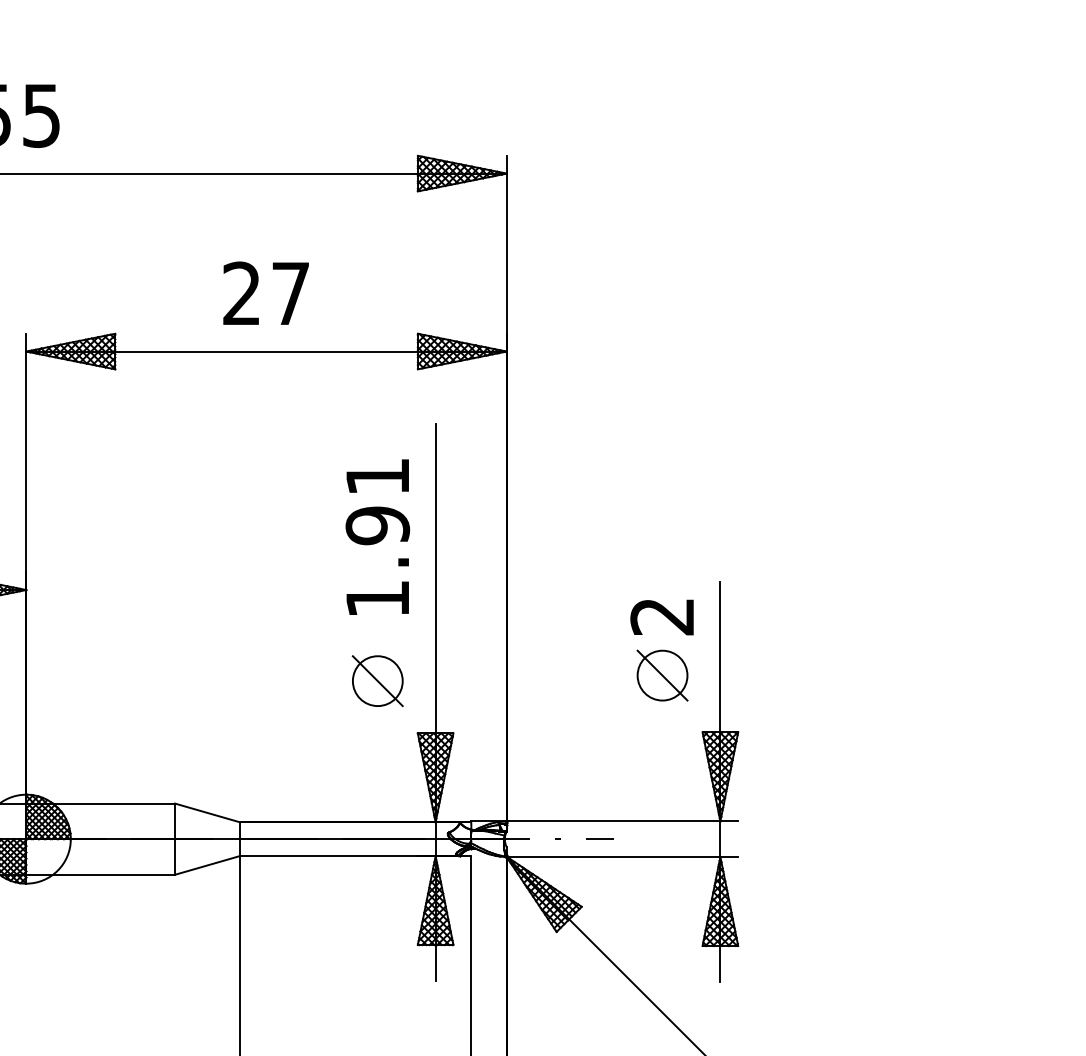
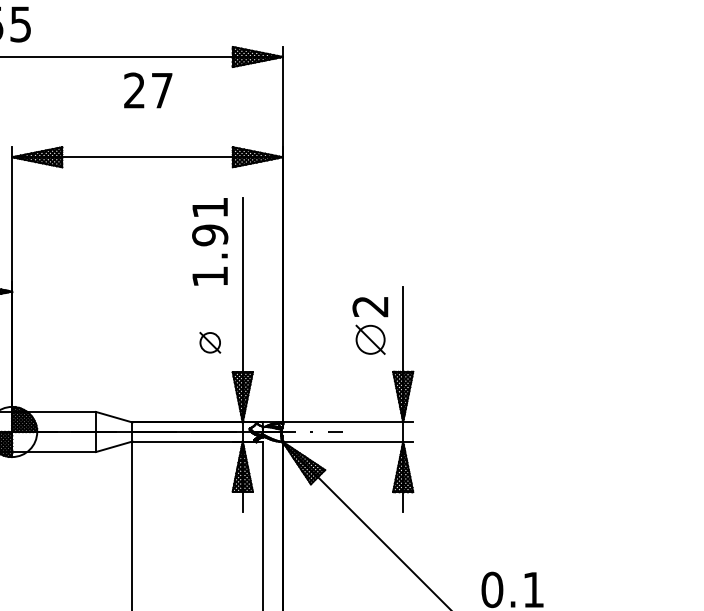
text: (266, 293) -> (148, 90), moved
text: (378, 536) -> (210, 241), moved
part: (378, 680) -> (210, 342), size x0.7

